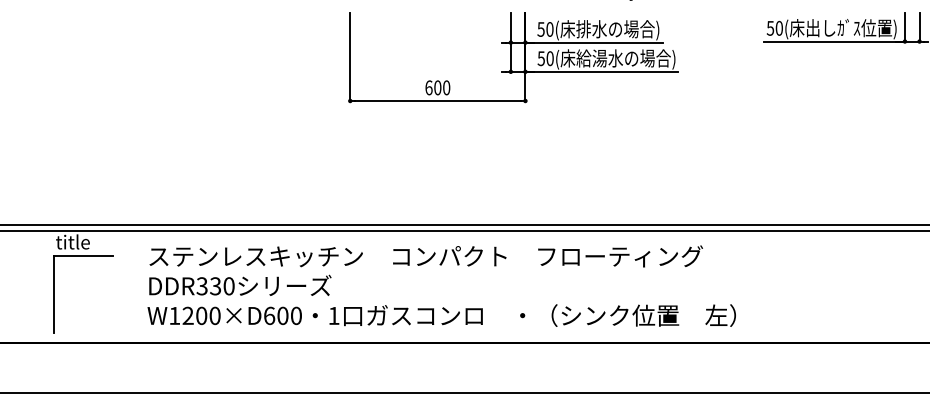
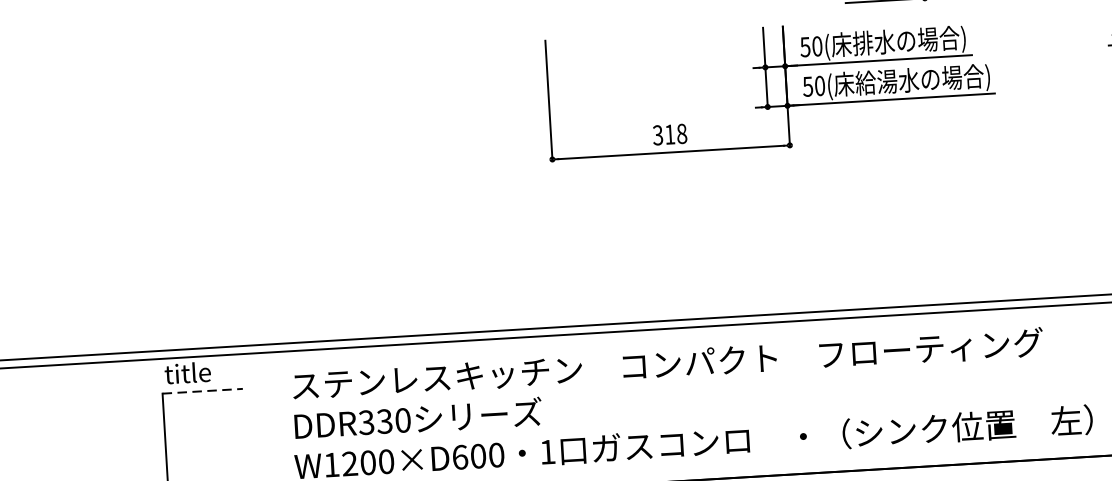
text: (437, 87) -> (669, 134), 600 -> 318
line: (83, 256) -> (203, 391), solid -> dashed

